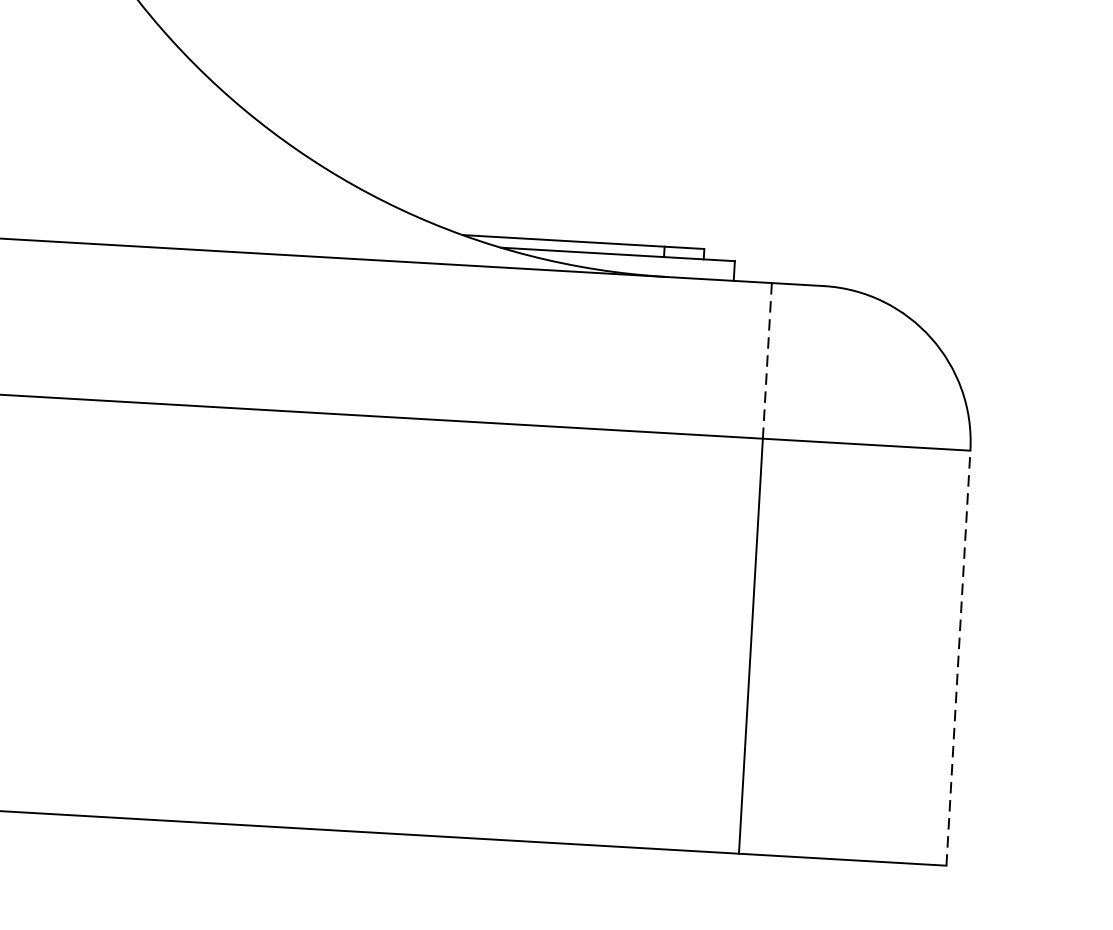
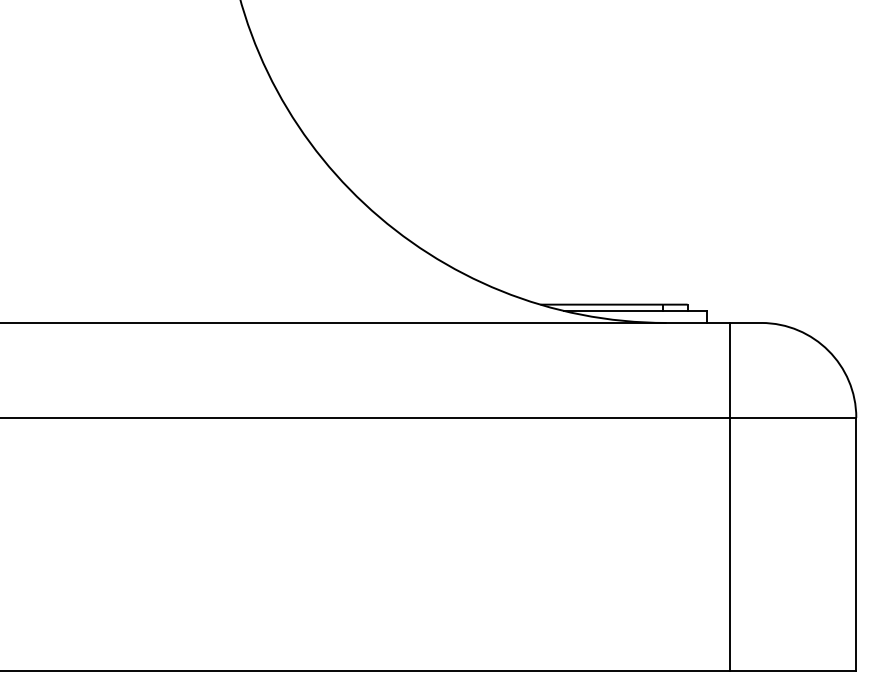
line: (766, 361) -> (729, 370), dashed -> solid
line: (958, 656) -> (856, 543), dashed -> solid

